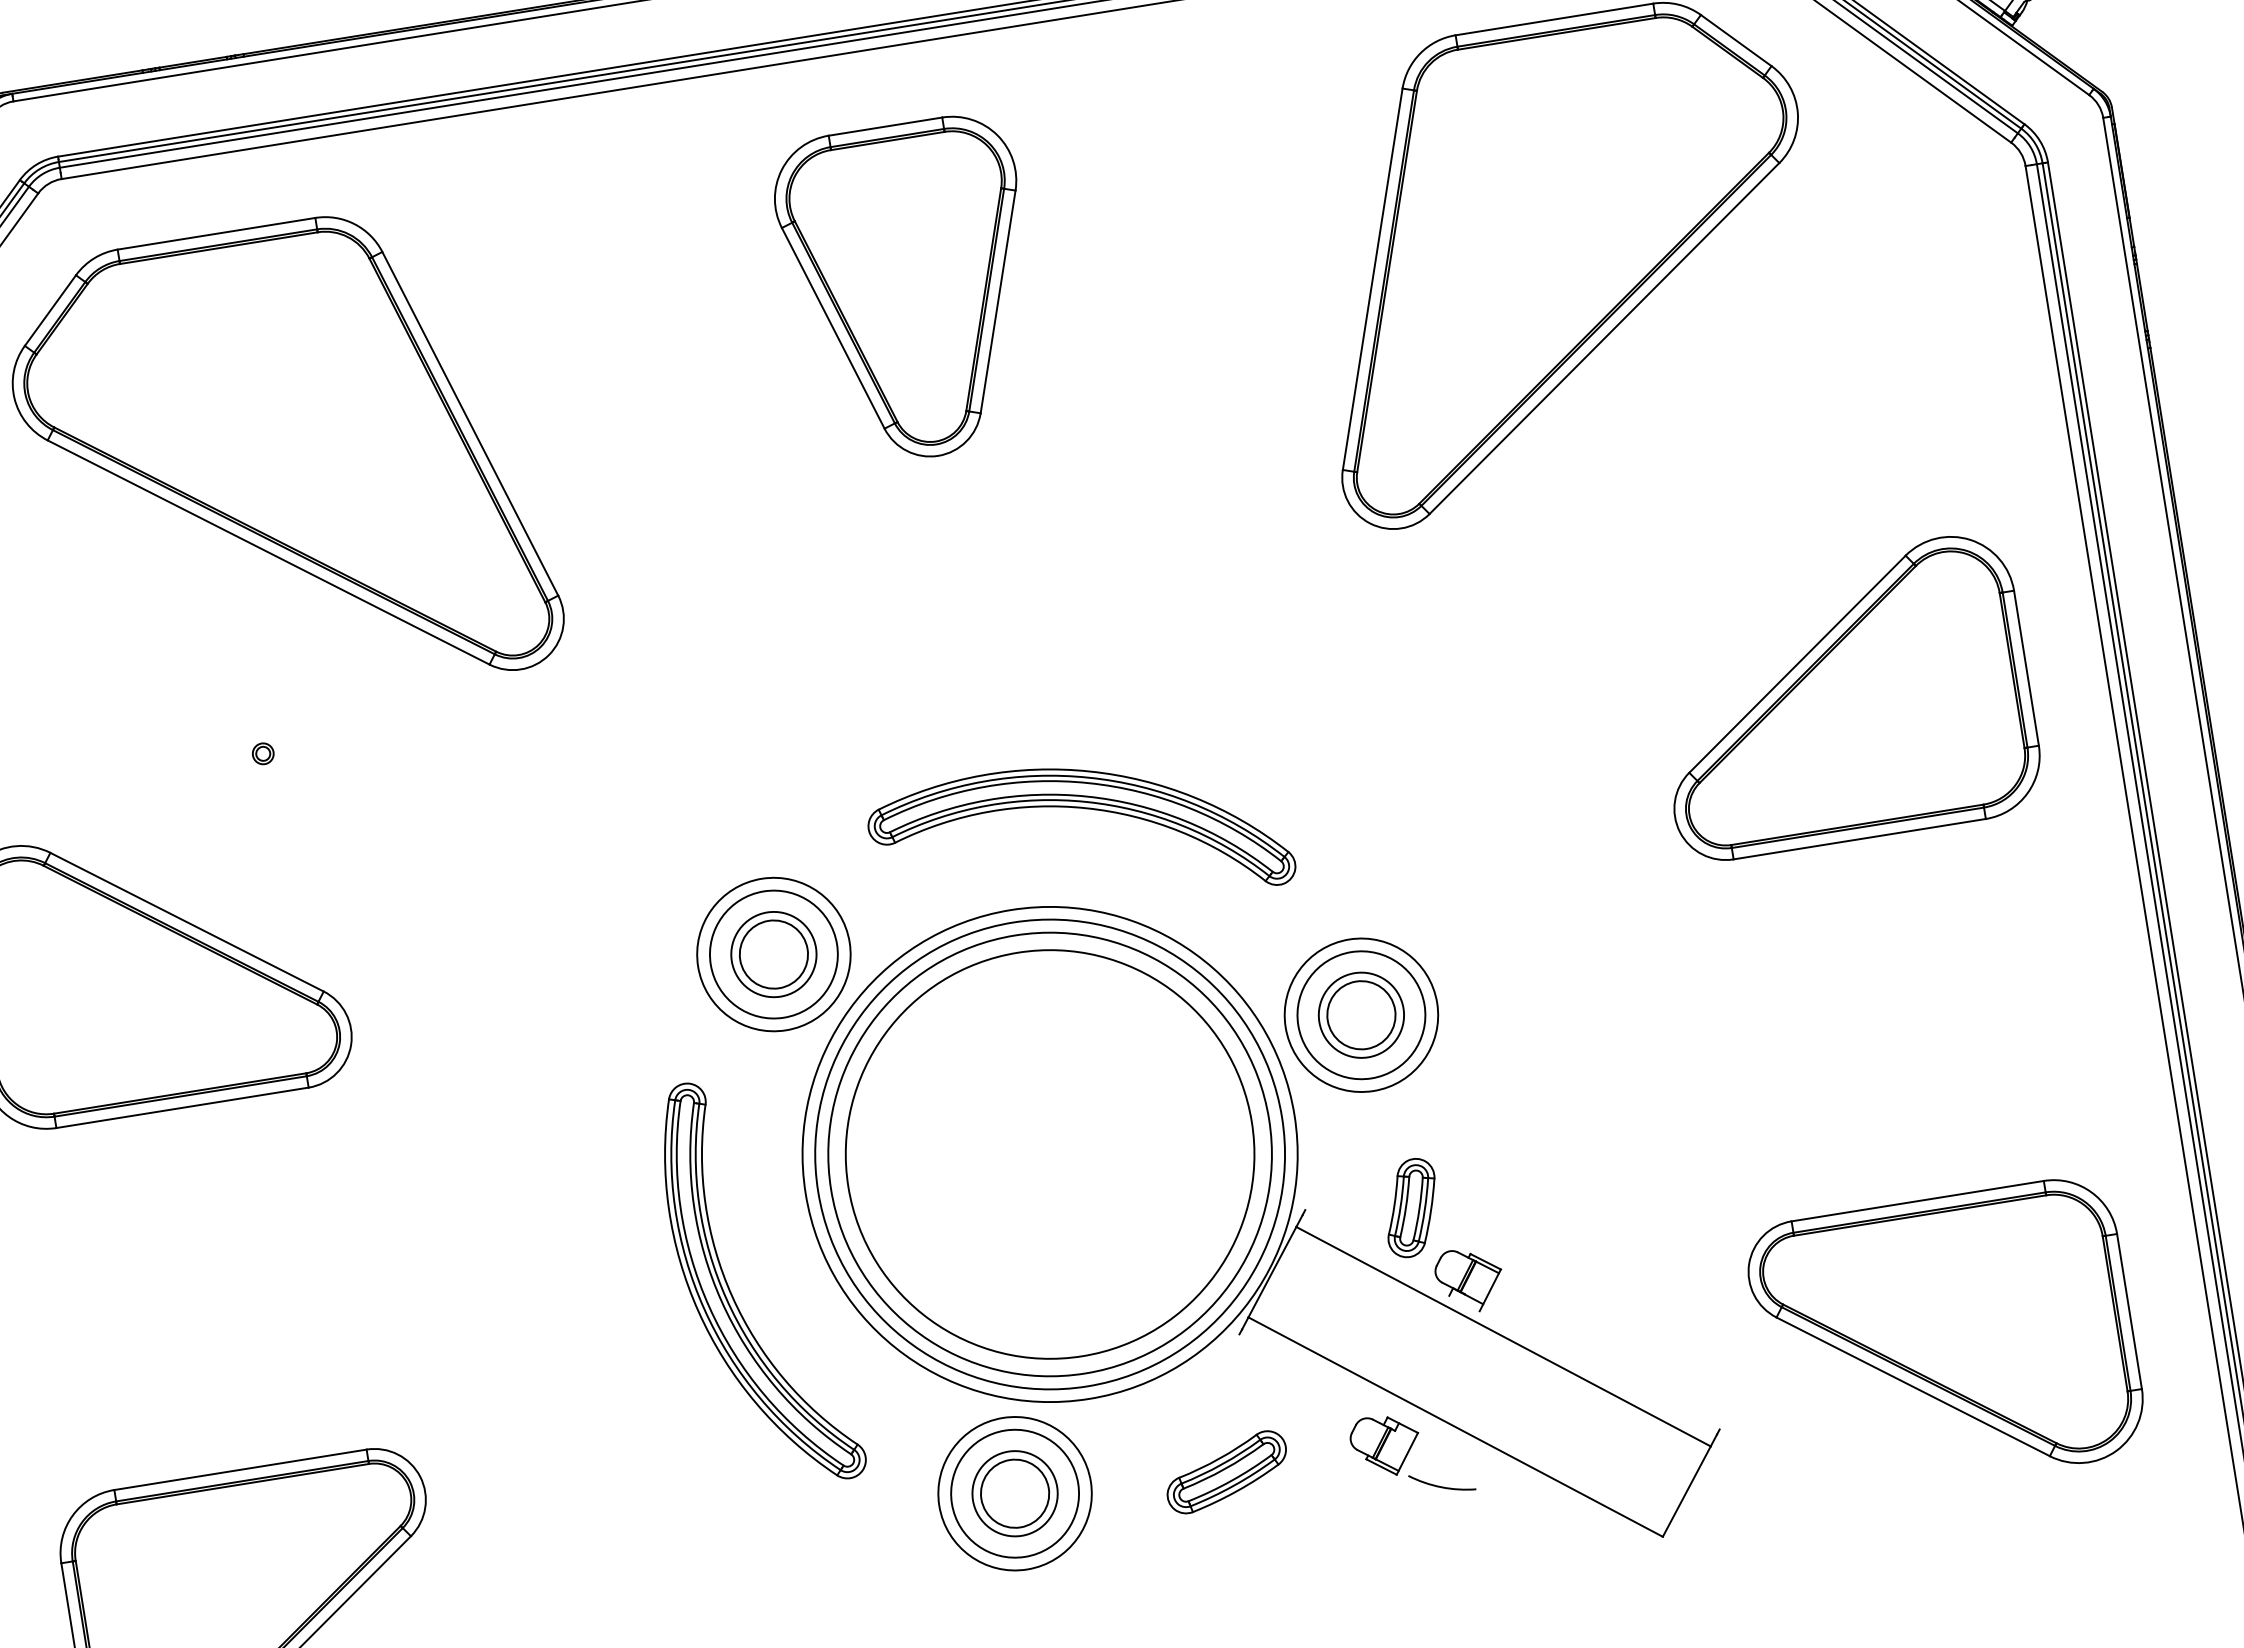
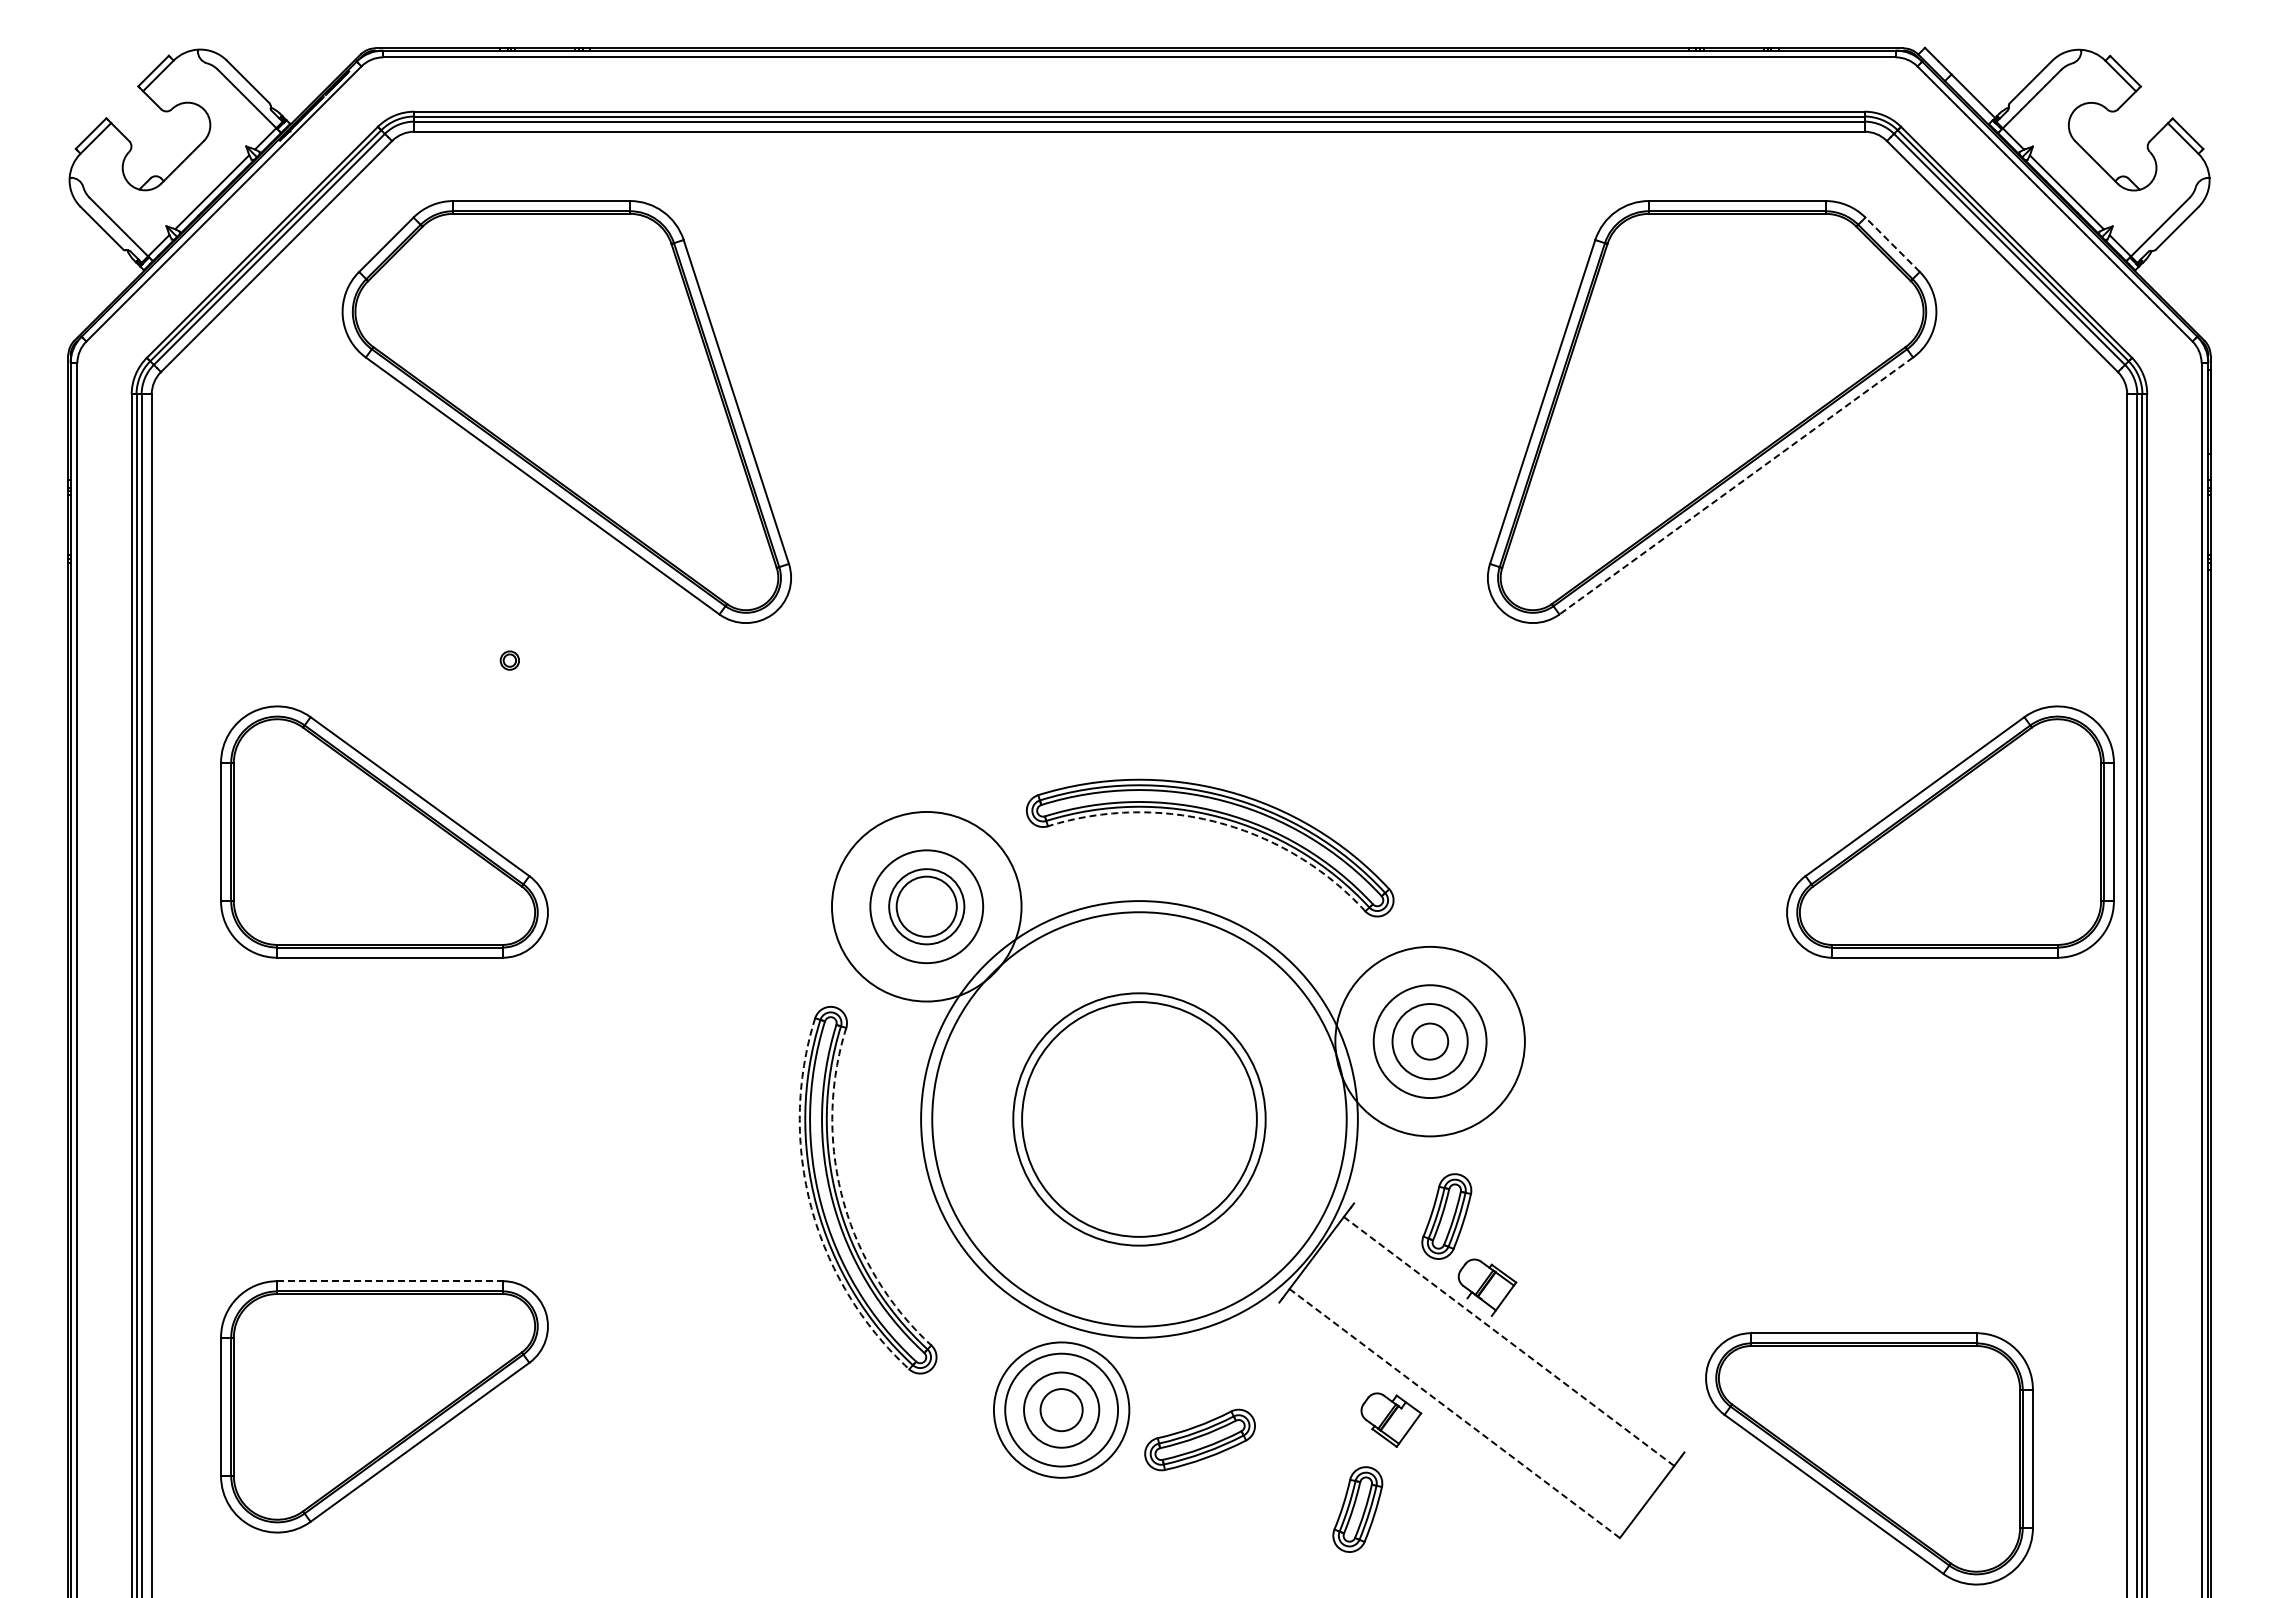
line: (1735, 40) -> (1892, 244), solid -> dashed
part: (911, 291) -> (1139, 348), removed
line: (1604, 337) -> (1736, 485), solid -> dashed
part: (1843, 696) -> (1950, 831), moved
arc: (1085, 807) -> (1218, 822), solid -> dashed
circle: (773, 954) -> (926, 906), size x1.4
circle: (1360, 1015) -> (1429, 1041), size x1.4
circle: (1361, 1015) -> (1430, 1041), size x0.6
circle: (1050, 1154) -> (1139, 1119), size x0.6
circle: (1050, 1154) -> (1139, 1119), size x0.7
arc: (731, 1296) -> (842, 1198), solid -> dashed
arc: (698, 1311) -> (811, 1207), solid -> dashed
line: (1504, 1336) -> (1509, 1341), solid -> dashed
part: (1946, 1340) -> (1869, 1458), moved
line: (1455, 1427) -> (1454, 1413), solid -> dashed
line: (240, 1470) -> (390, 1281), solid -> dashed
part: (1226, 1471) -> (1199, 1439), moved
arc: (1440, 1485) -> (1433, 1462), removed
circle: (1015, 1494) -> (1061, 1410), size x0.7
part: (1364, 1551) -> (1357, 1509), added

